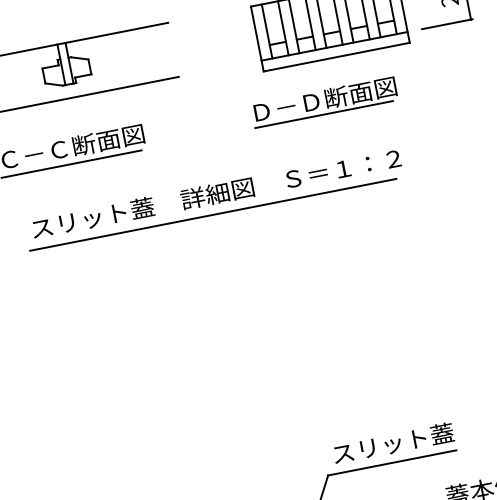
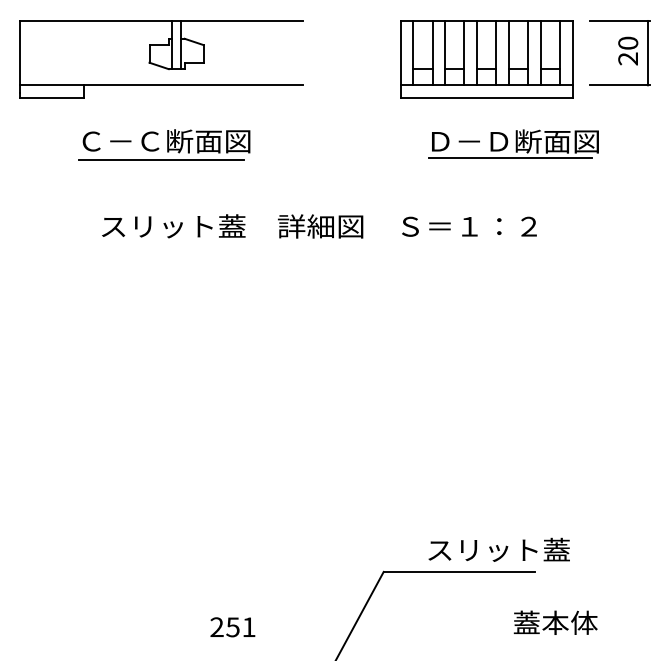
part: (324, 101) -> (513, 143), moved
line: (212, 214) -> (310, 249), removed
text: (392, 443) -> (498, 549), moved

